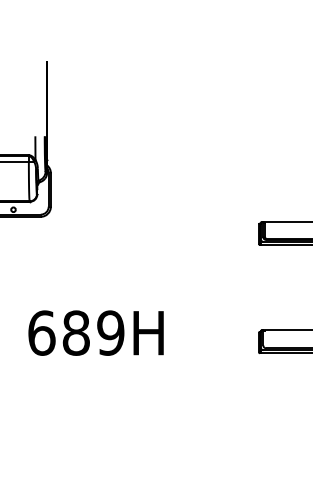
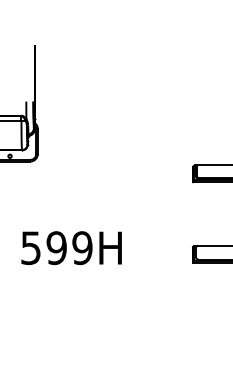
text: (58, 333) -> (43, 248), 689H -> 599H

